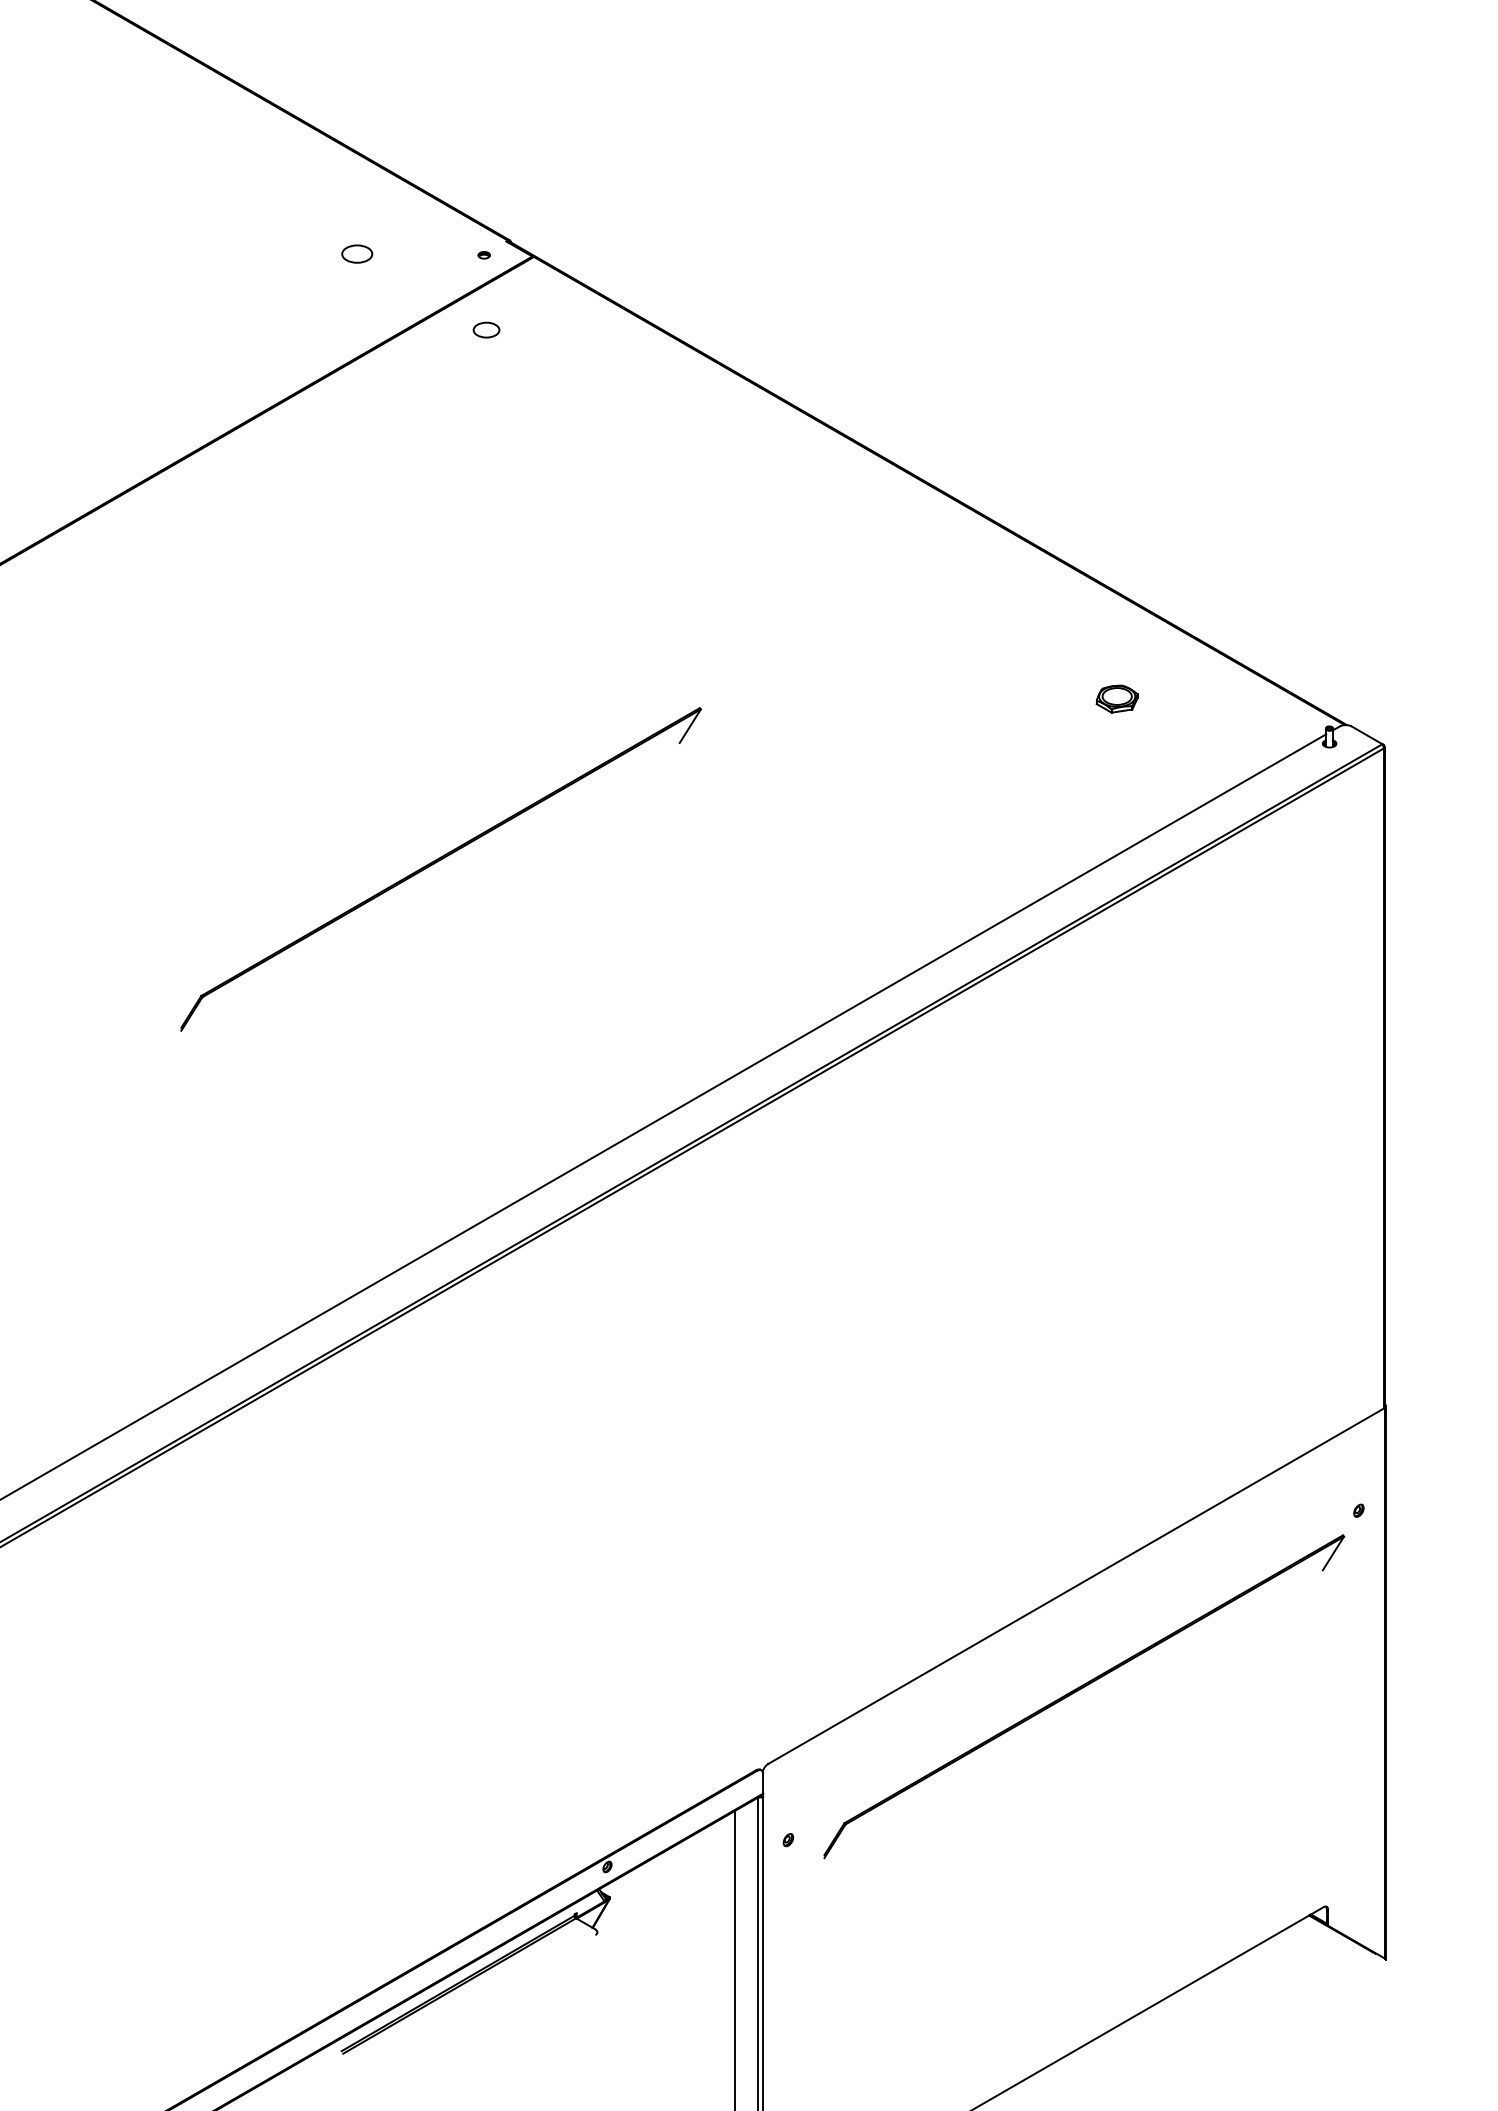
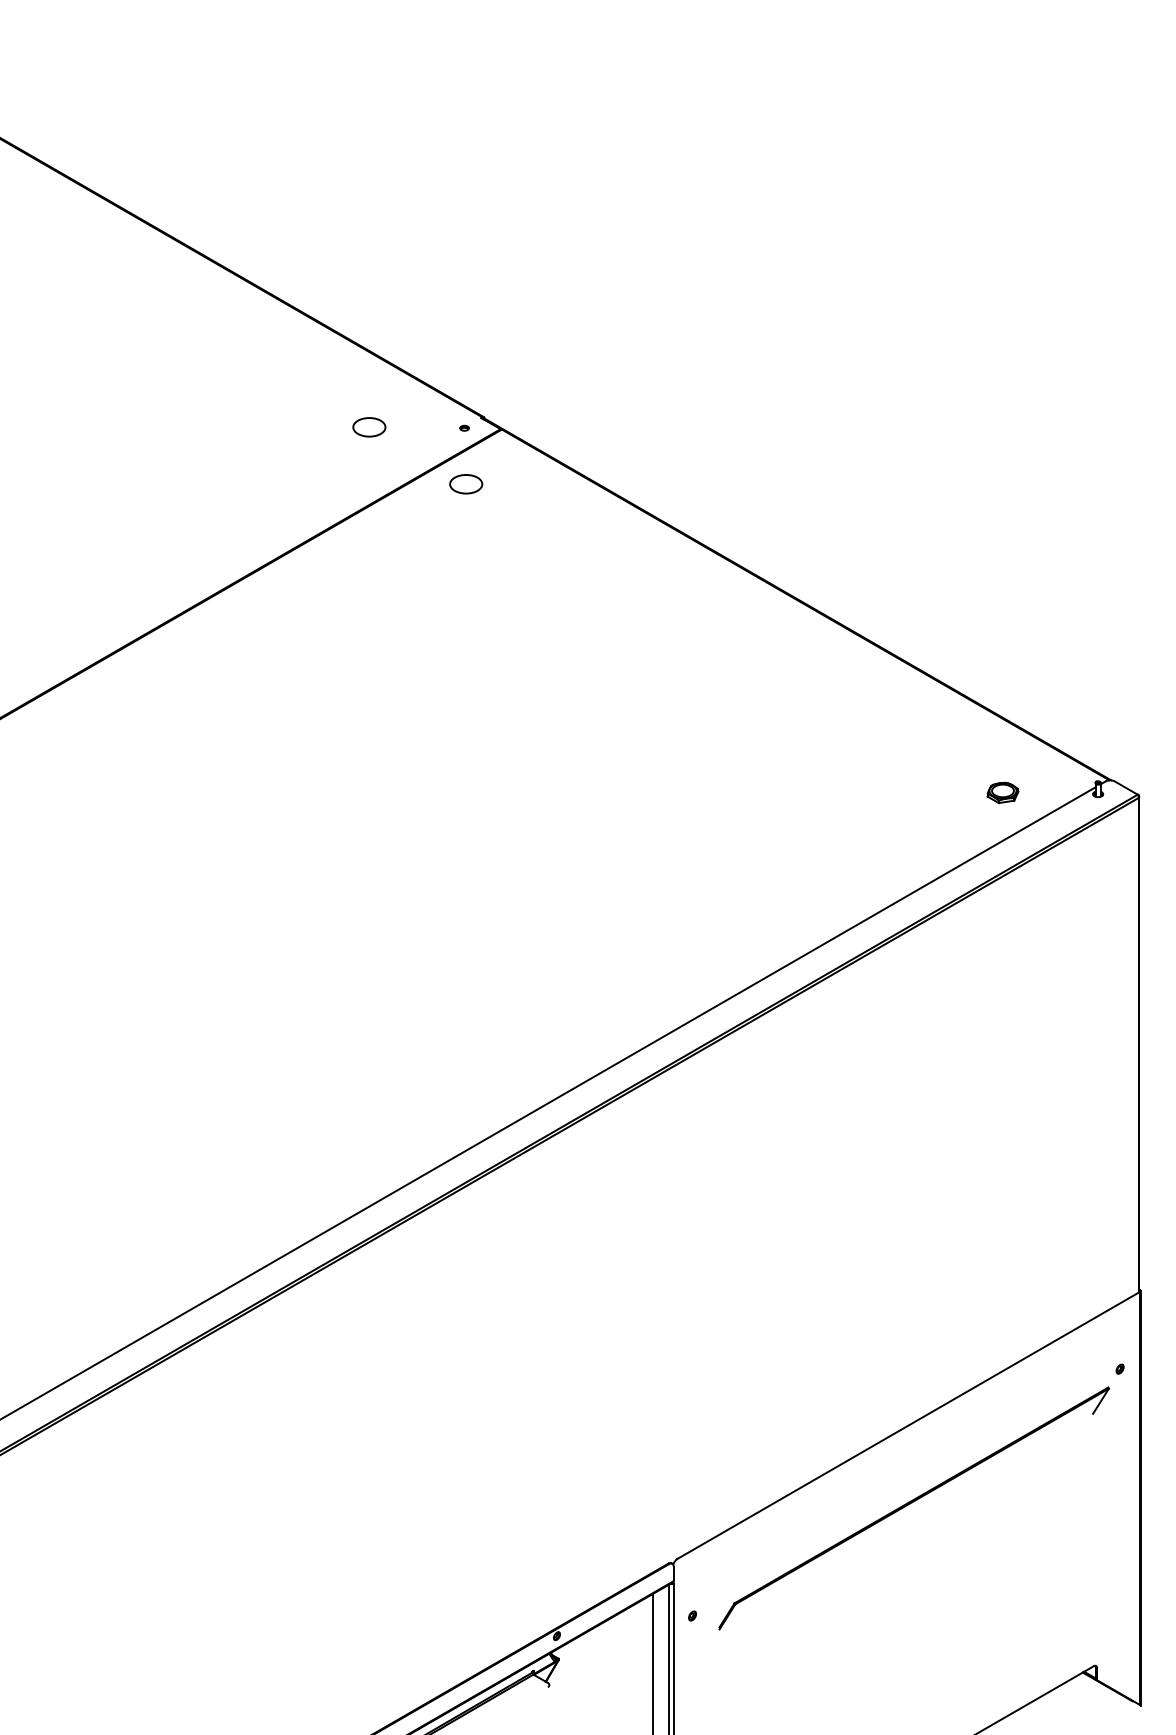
part: (357, 254) -> (369, 427), size x1.43
part: (486, 330) -> (466, 484), size x1.67
part: (1116, 698) -> (1002, 792), moved
part: (441, 869) -> (432, 888), removed

